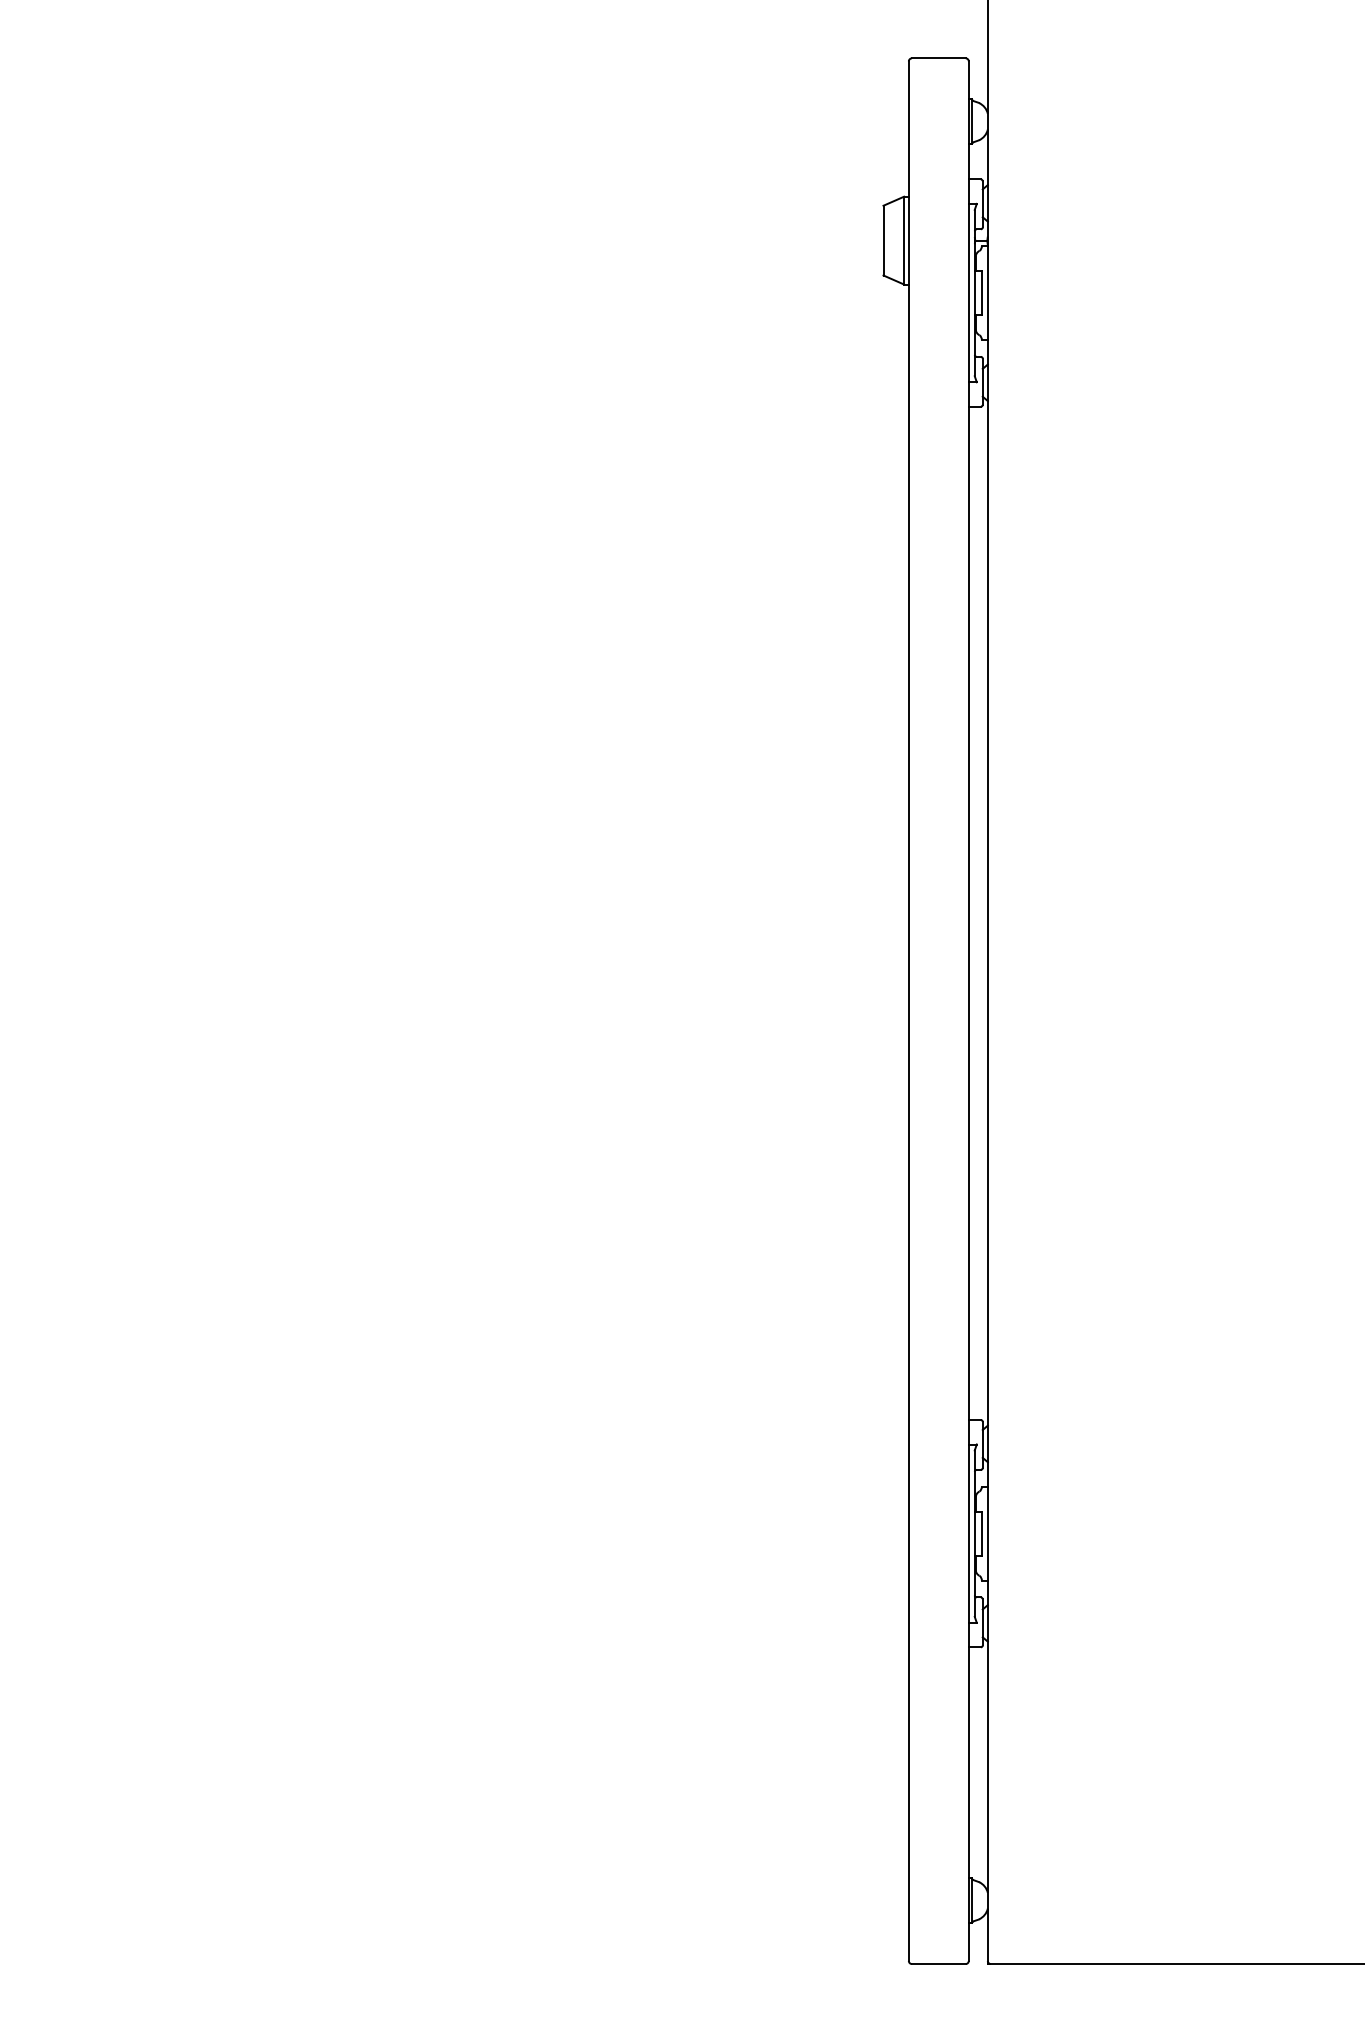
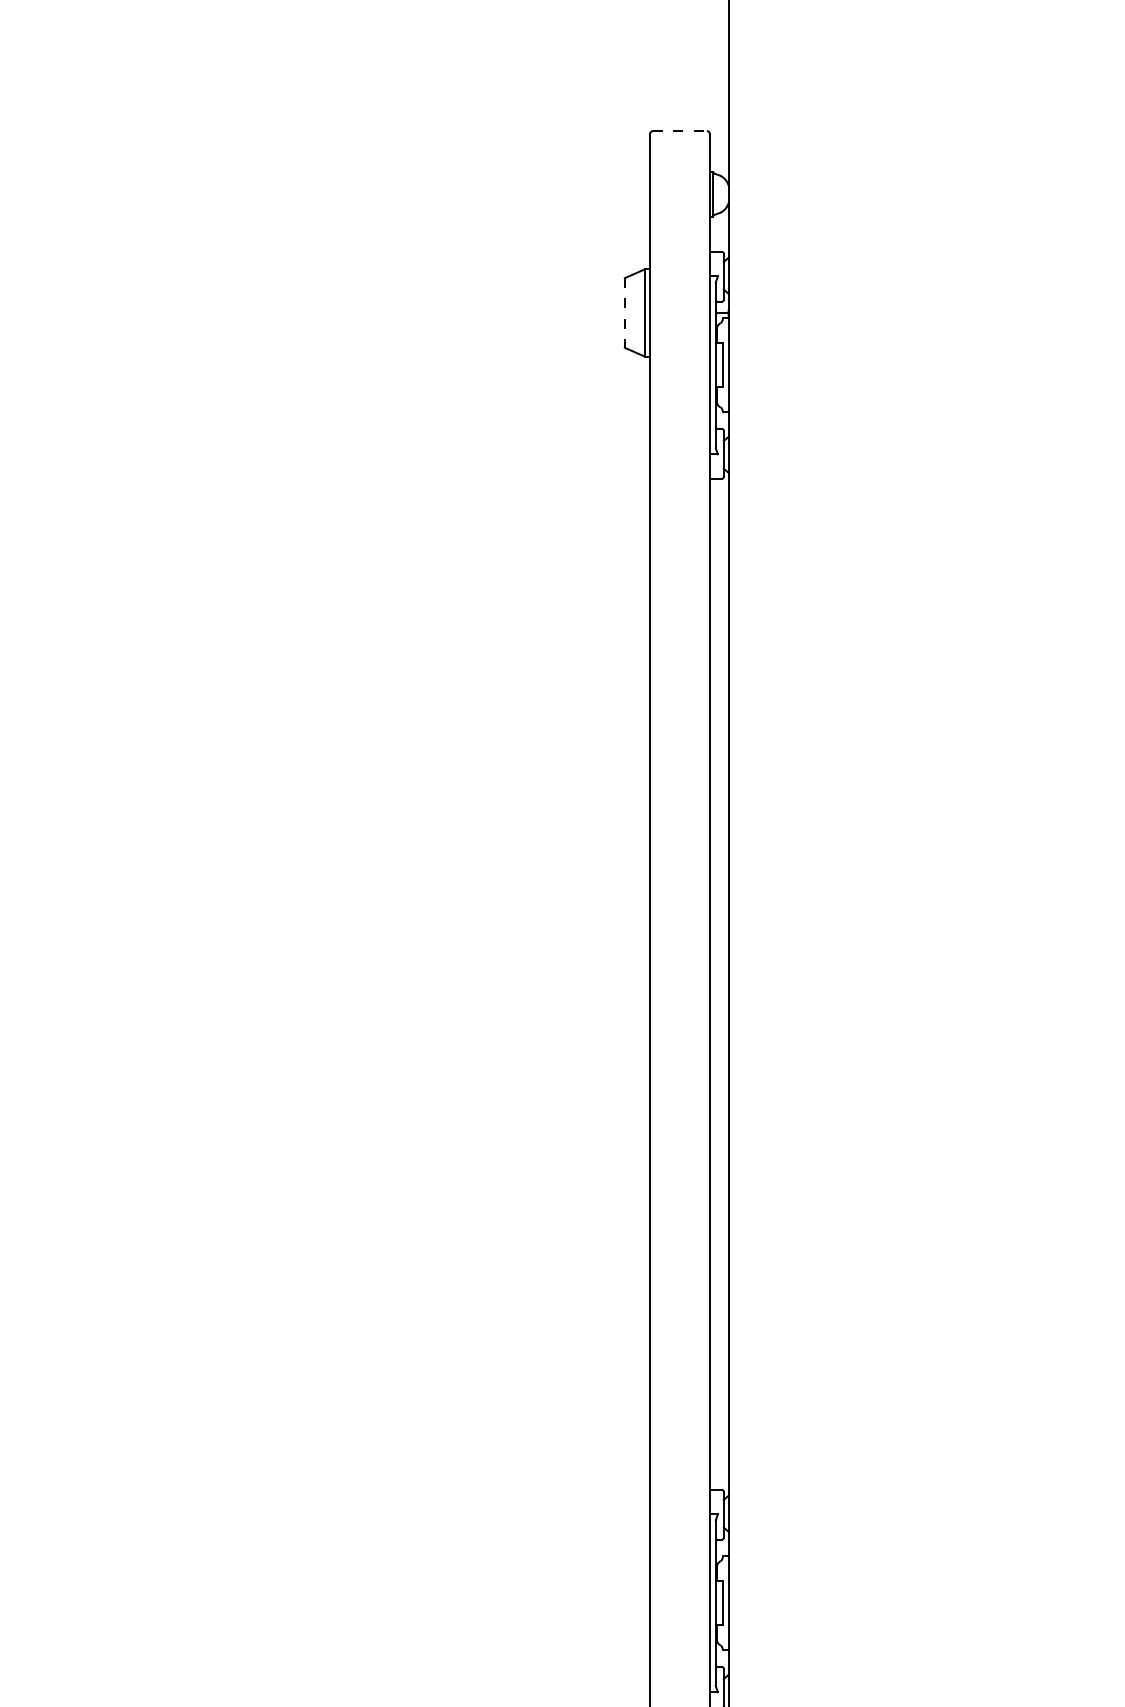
line: (938, 58) -> (679, 131), solid -> dashed
line: (883, 240) -> (624, 312), solid -> dashed

